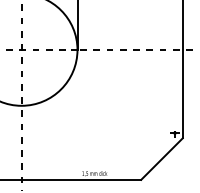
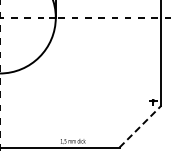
line: (162, 158) -> (140, 126), solid -> dashed

